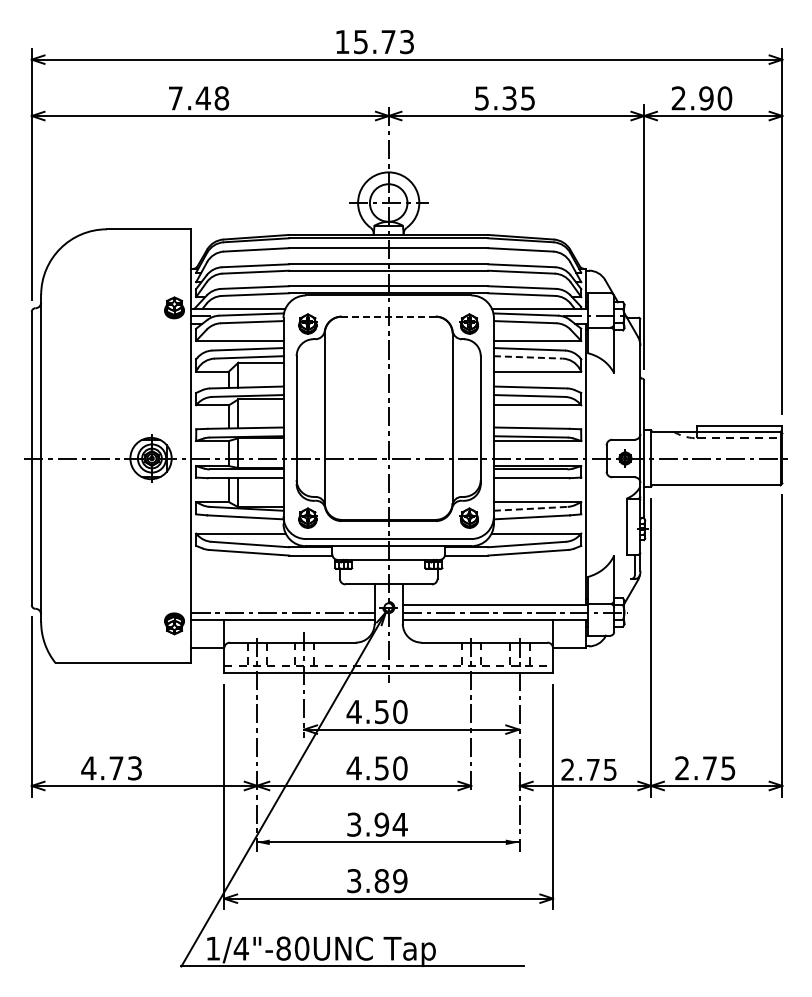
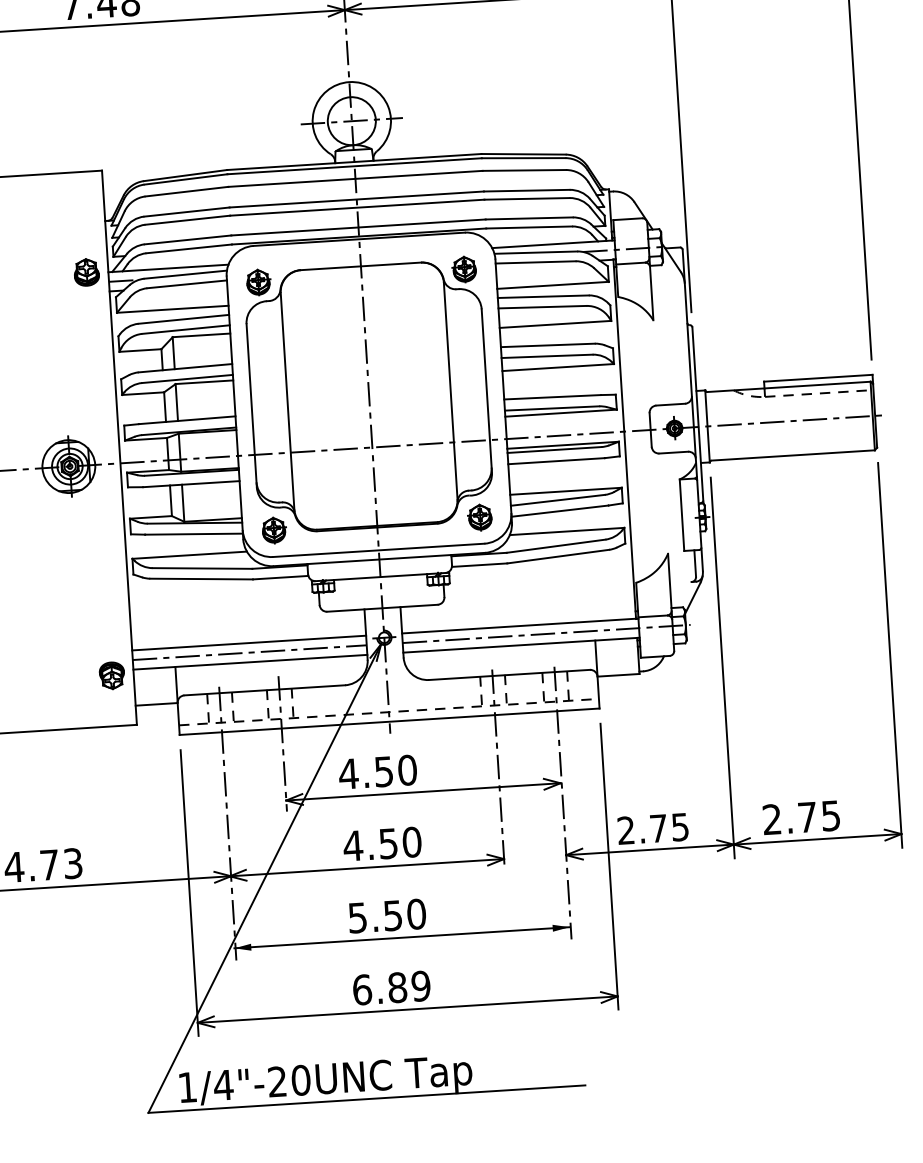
line: (388, 316) -> (360, 266), dashed -> solid
line: (528, 357) -> (542, 307), dashed -> solid
line: (530, 508) -> (557, 499), dashed -> solid
line: (282, 605) -> (248, 643), added
text: (377, 824) -> (387, 915), 3.94 -> 5.50
text: (354, 881) -> (362, 990), 3.89 -> 6.89
text: (283, 948) -> (277, 1081), 1/4"-80UNC -> 1/4"-20UNC

